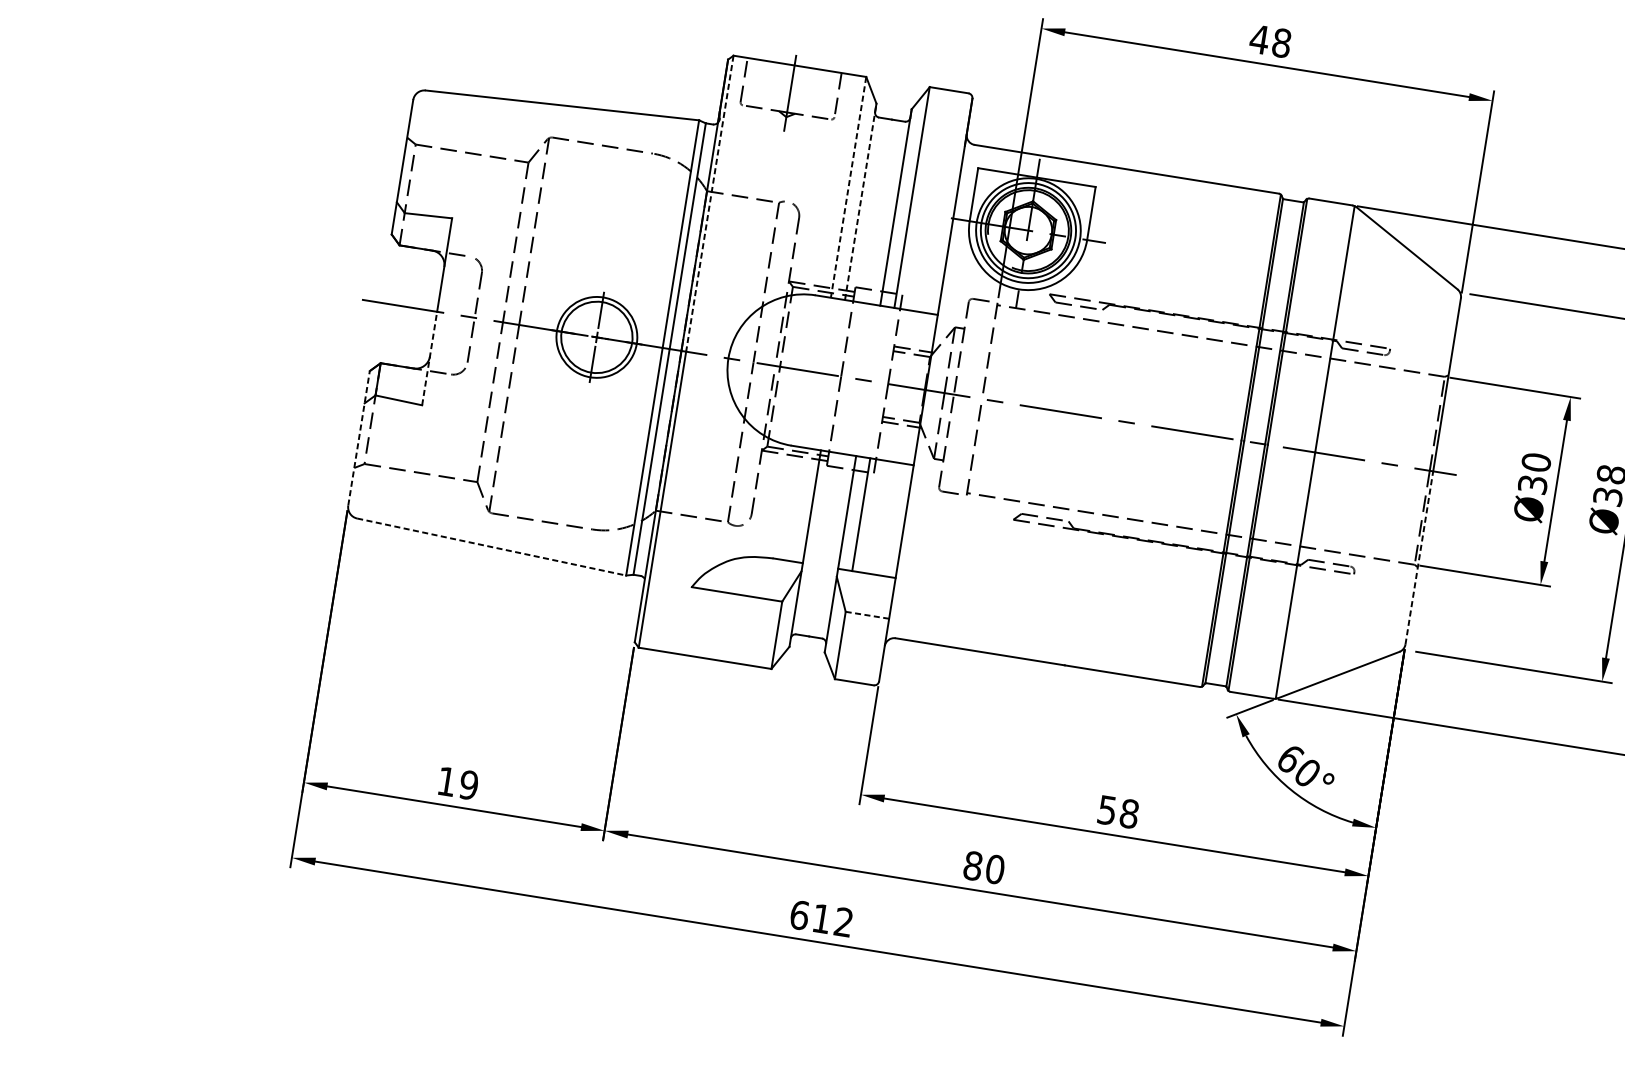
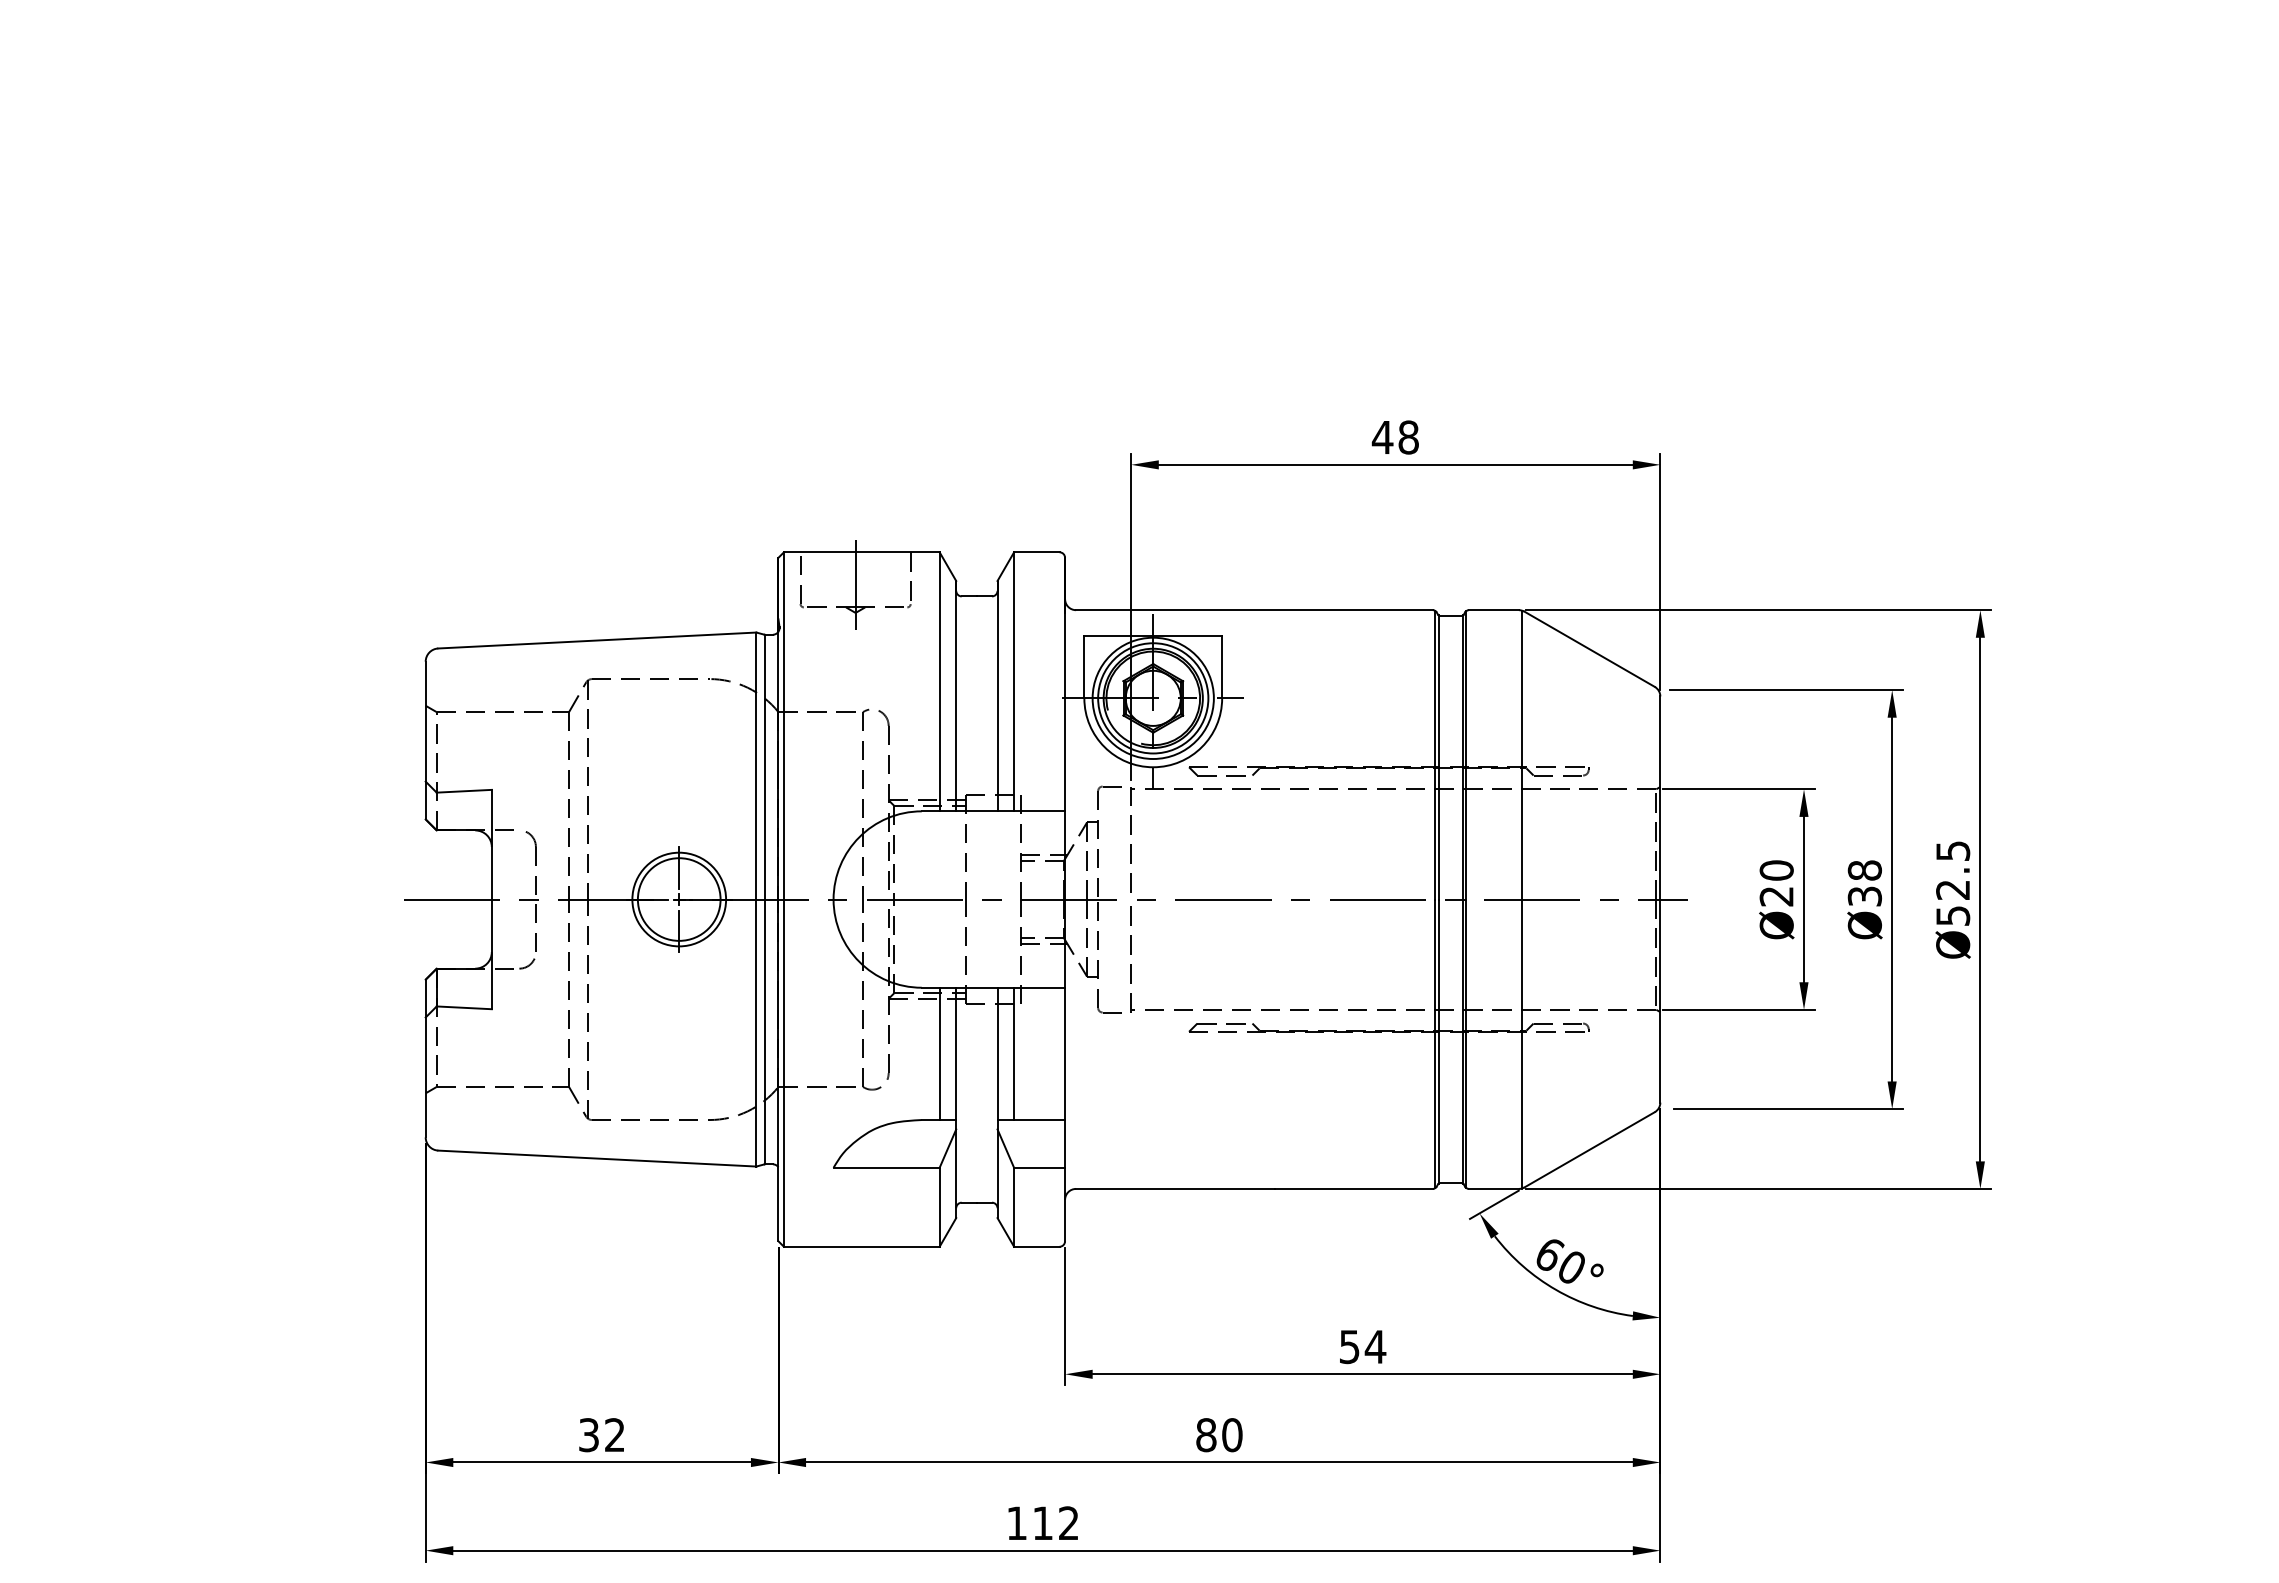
line: (848, 187) -> (939, 681), dashed -> solid
line: (861, 201) -> (956, 695), dashed -> solid
line: (709, 203) -> (783, 725), dashed -> solid
line: (429, 358) -> (491, 954), dashed -> solid
line: (358, 438) -> (425, 1058), dashed -> solid
text: (1532, 484) -> (1776, 896), Ø30 -> Ø20
line: (797, 504) -> (939, 1053), added
line: (491, 546) -> (597, 1158), dashed -> solid
line: (1419, 558) -> (1660, 1001), dashed -> solid
line: (867, 615) -> (1039, 1167), dashed -> solid
text: (458, 783) -> (602, 1435), 19 -> 32
text: (1129, 813) -> (1375, 1346), 58 -> 54
text: (800, 915) -> (1017, 1523), 612 -> 112

